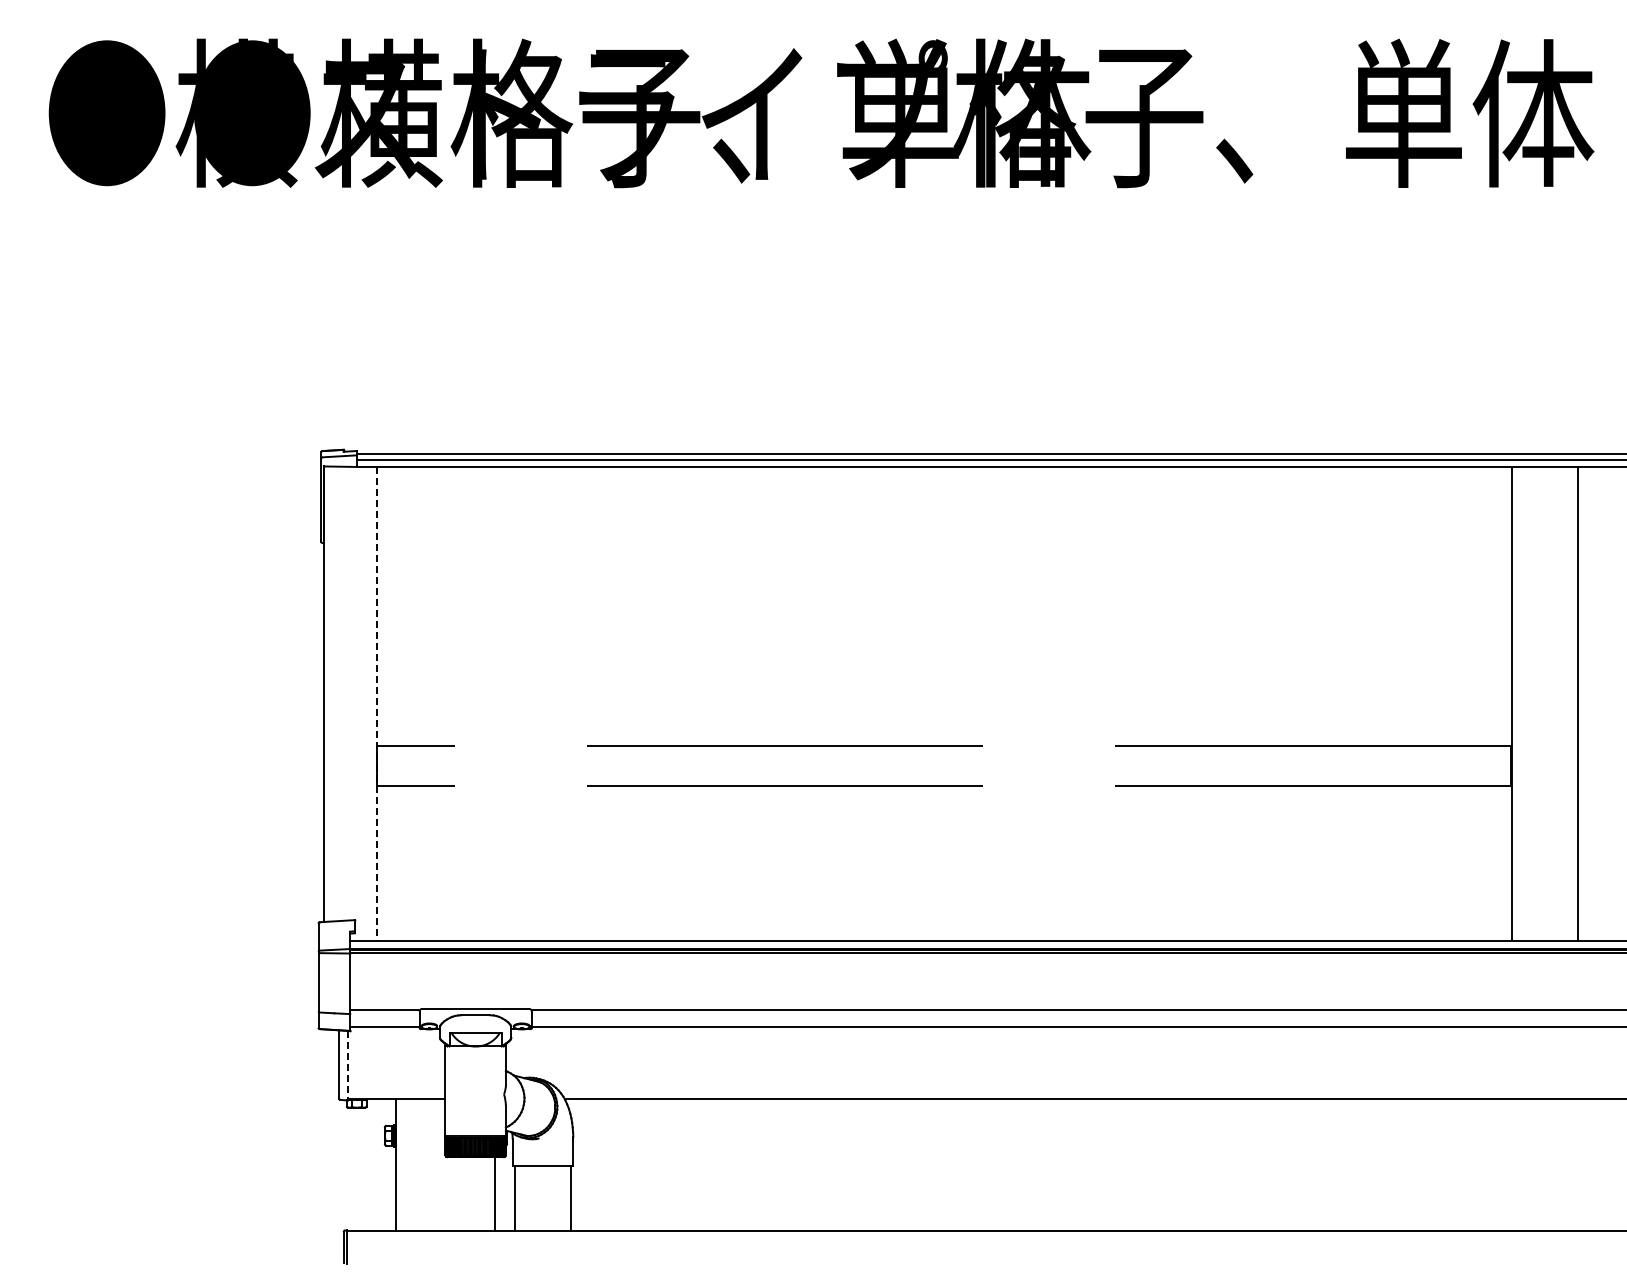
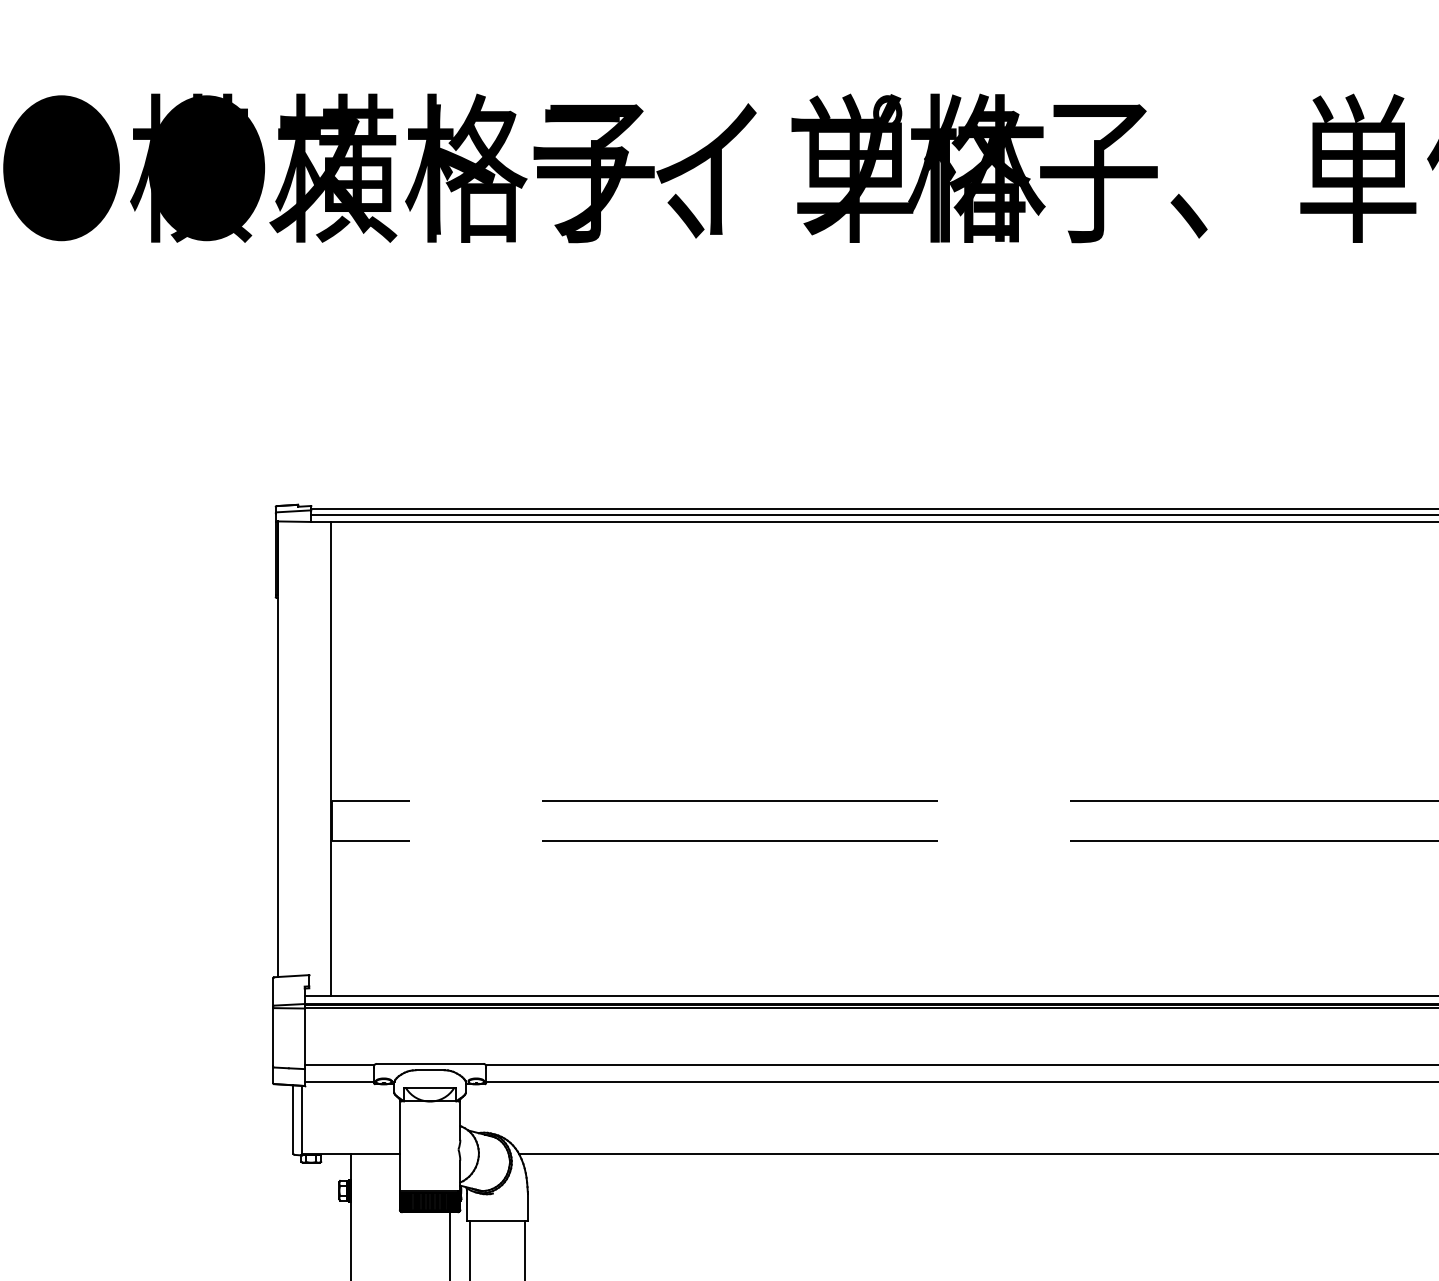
line: (376, 704) -> (330, 759), dashed -> solid
line: (347, 1065) -> (301, 1120), dashed -> solid

